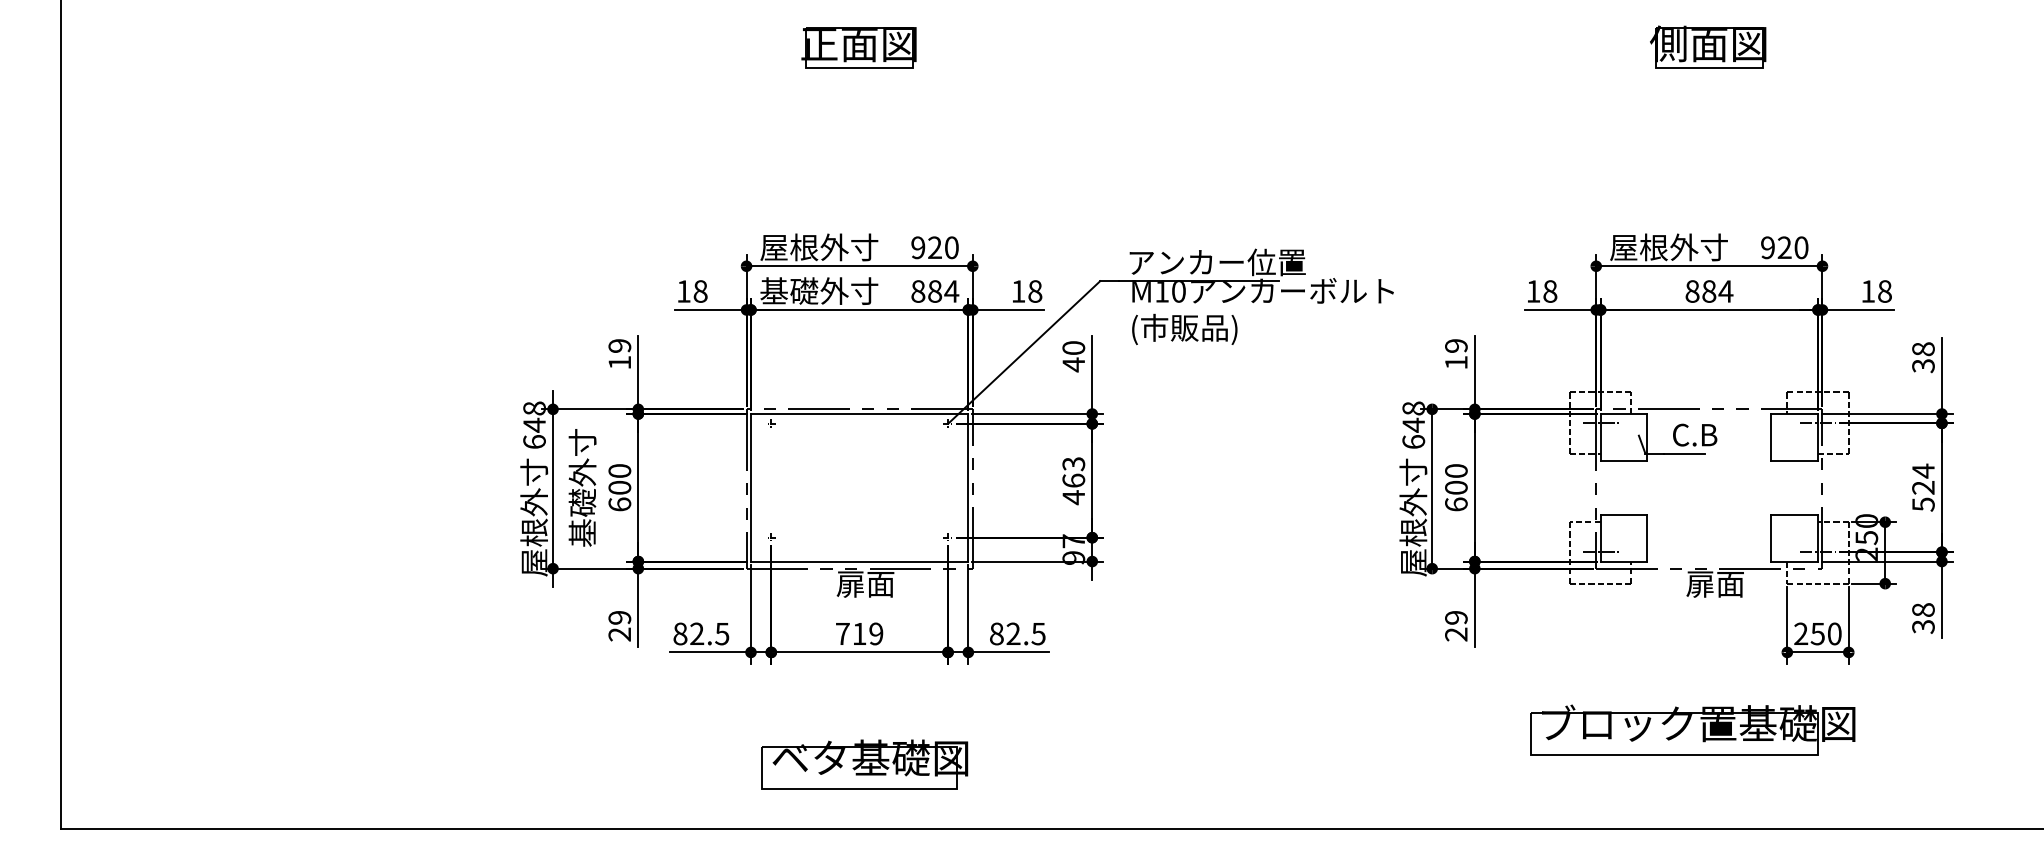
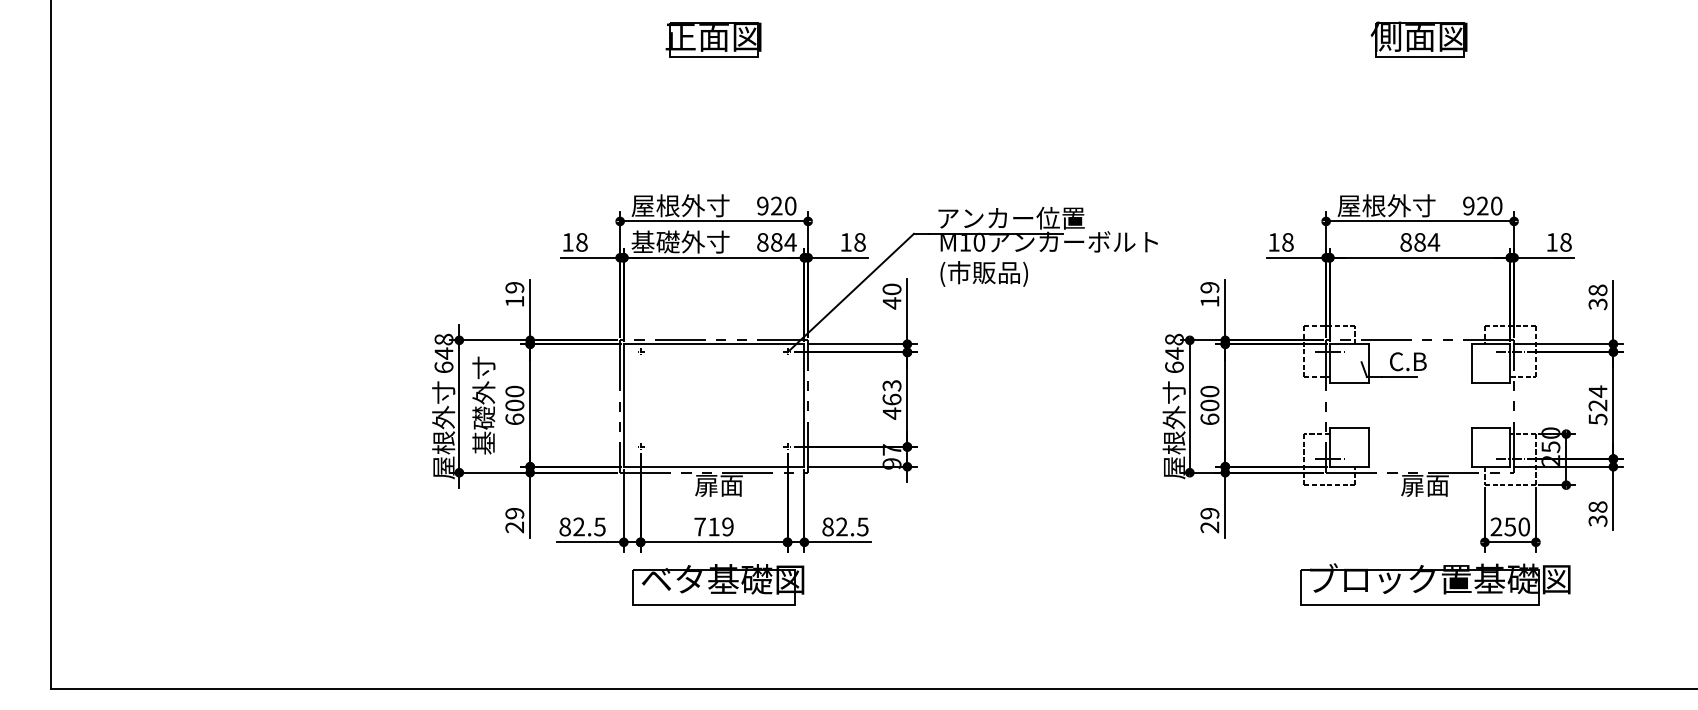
part: (1692, 729) -> (1435, 583), moved
part: (864, 764) -> (718, 584), moved

